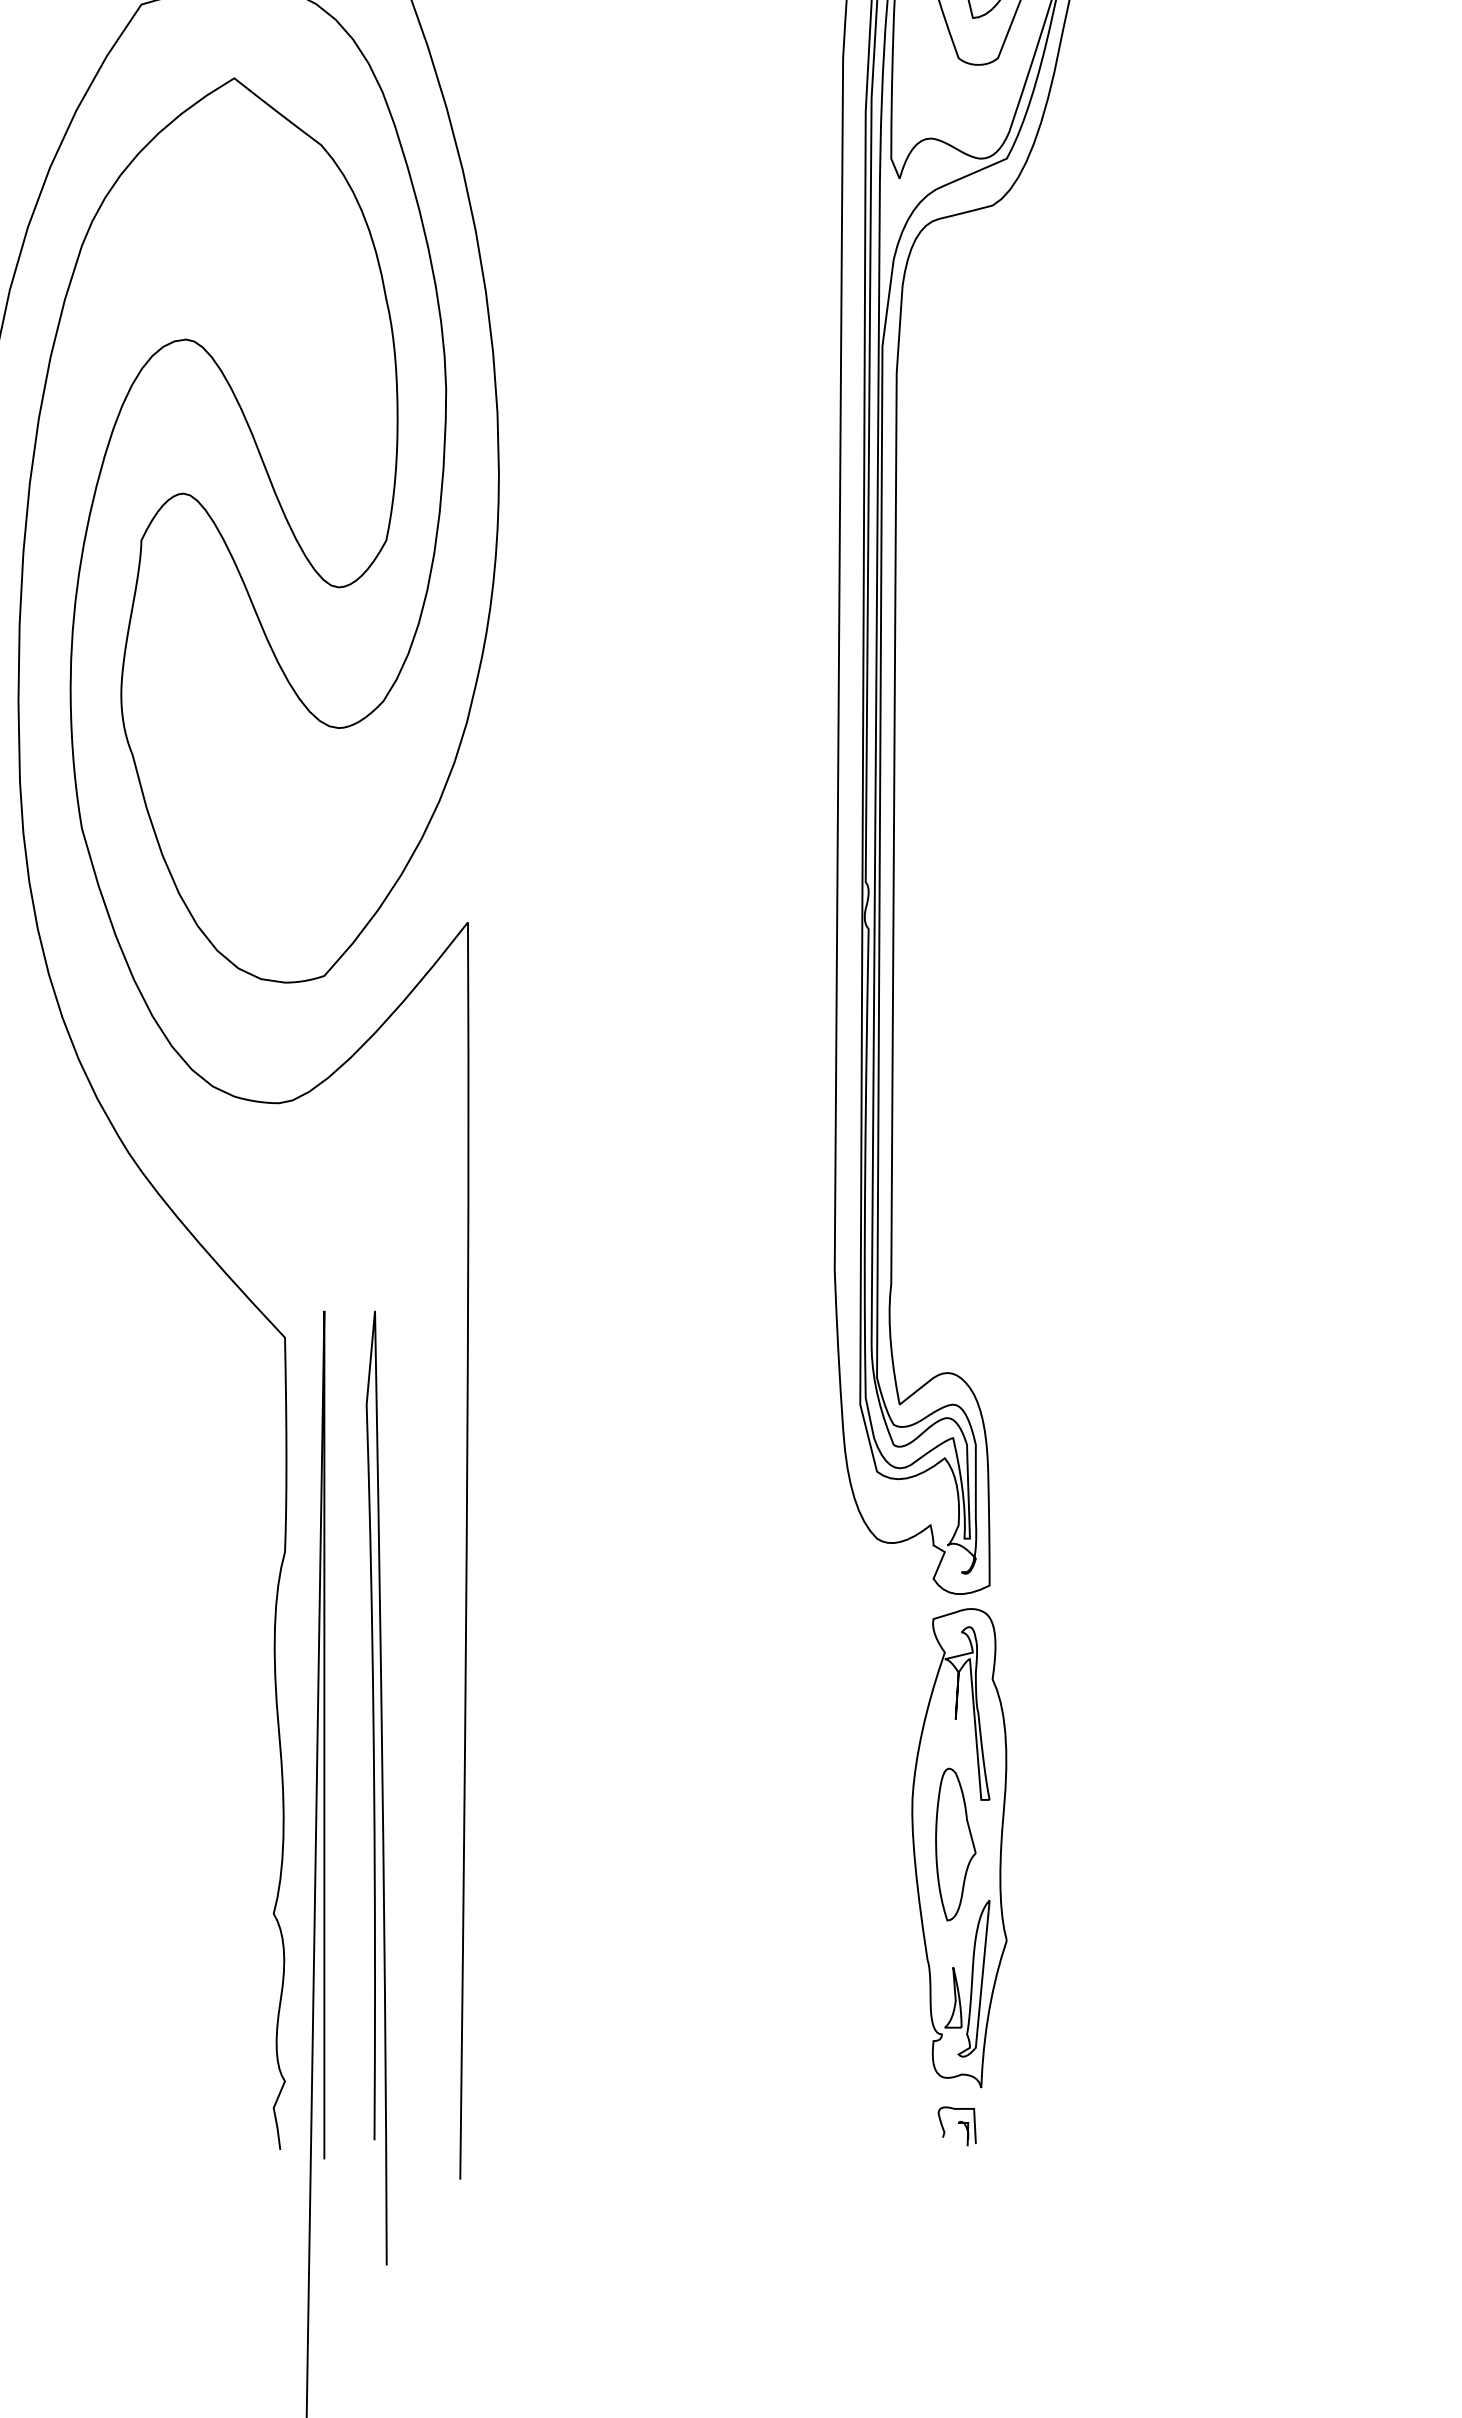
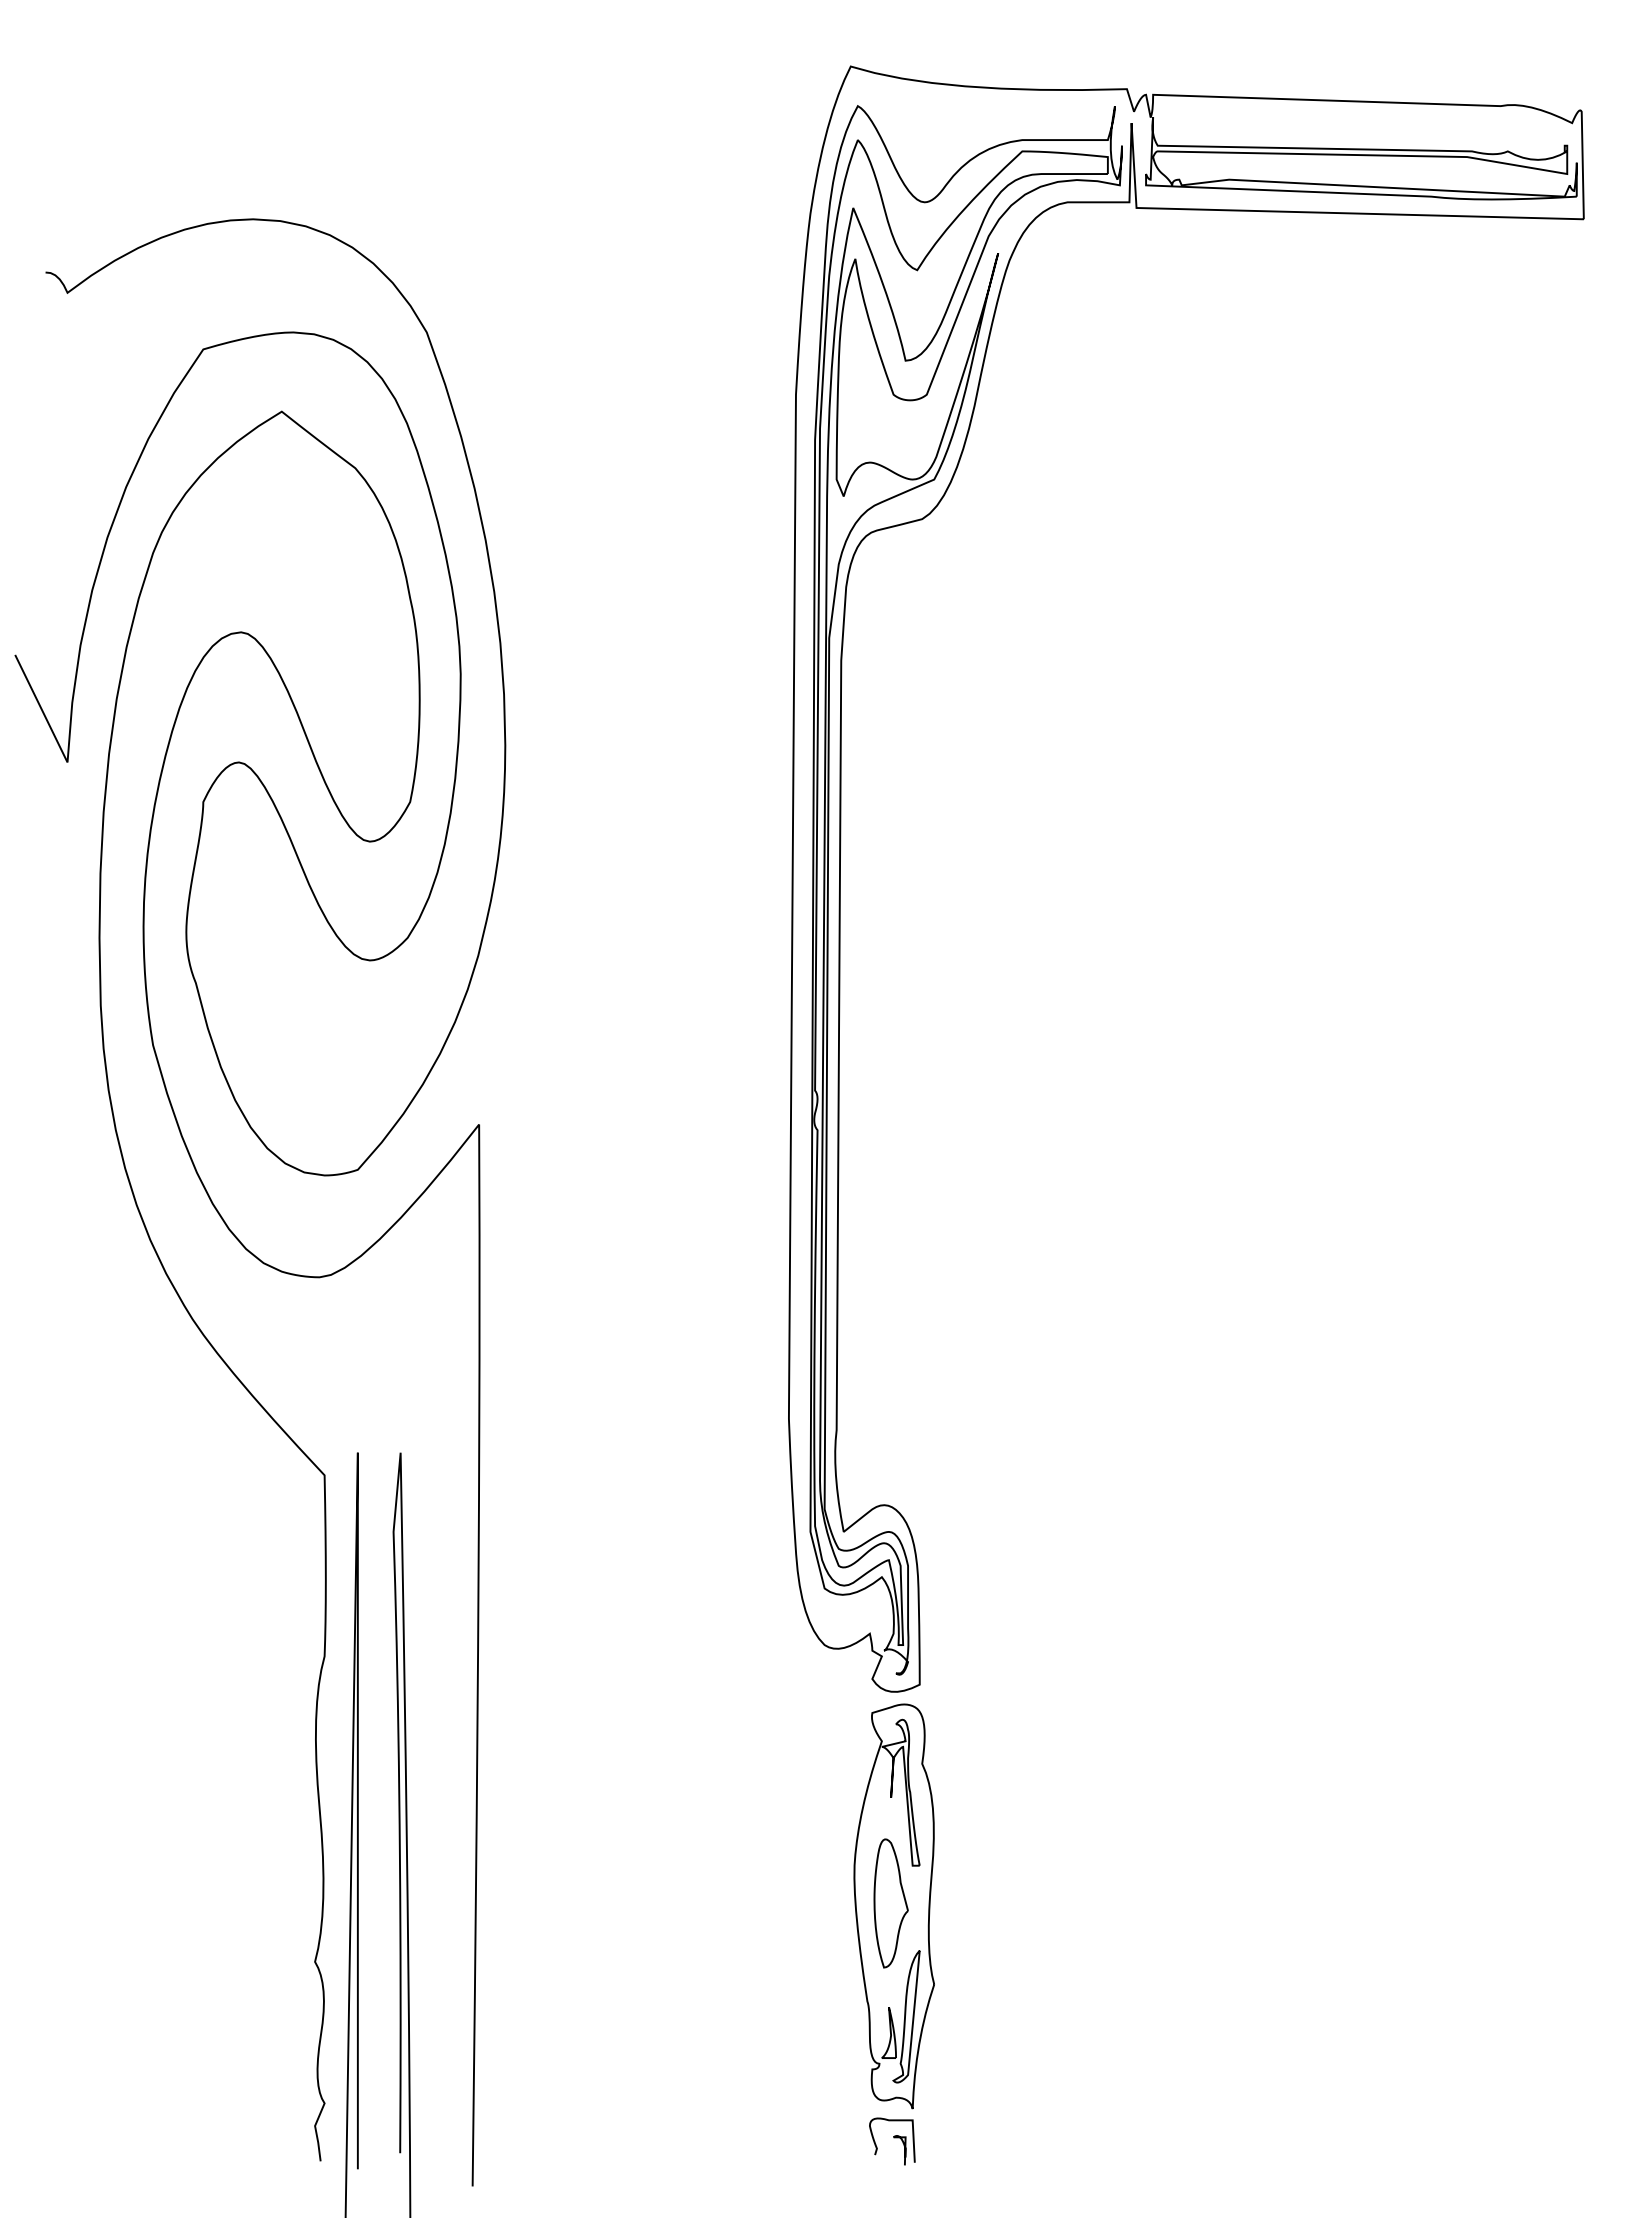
part: (957, 2126) -> (892, 2141), size x1.43

